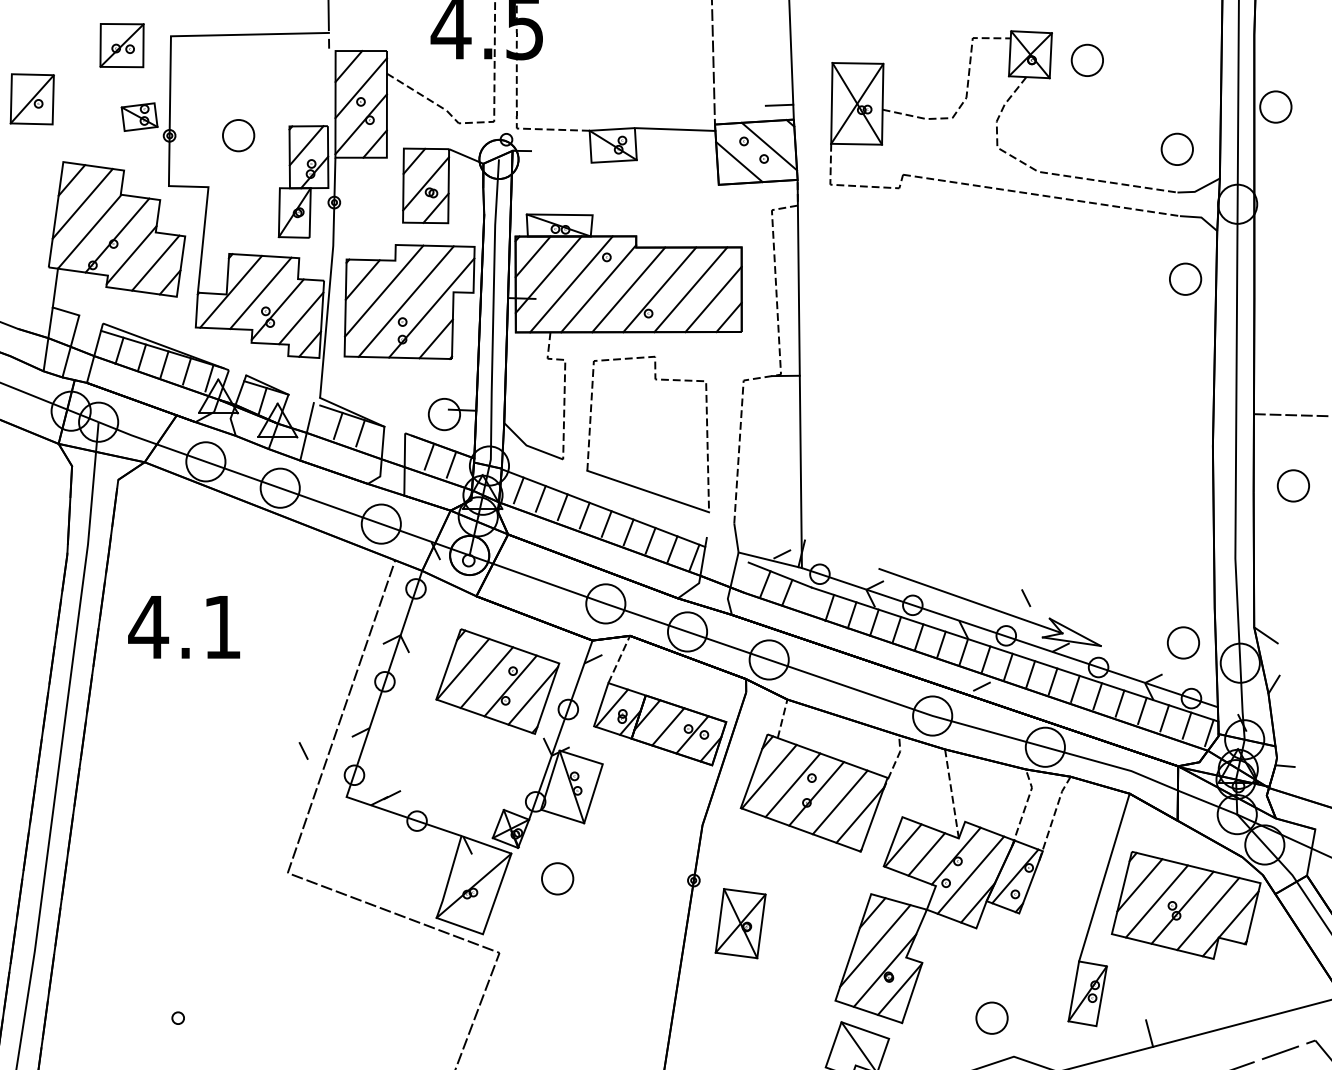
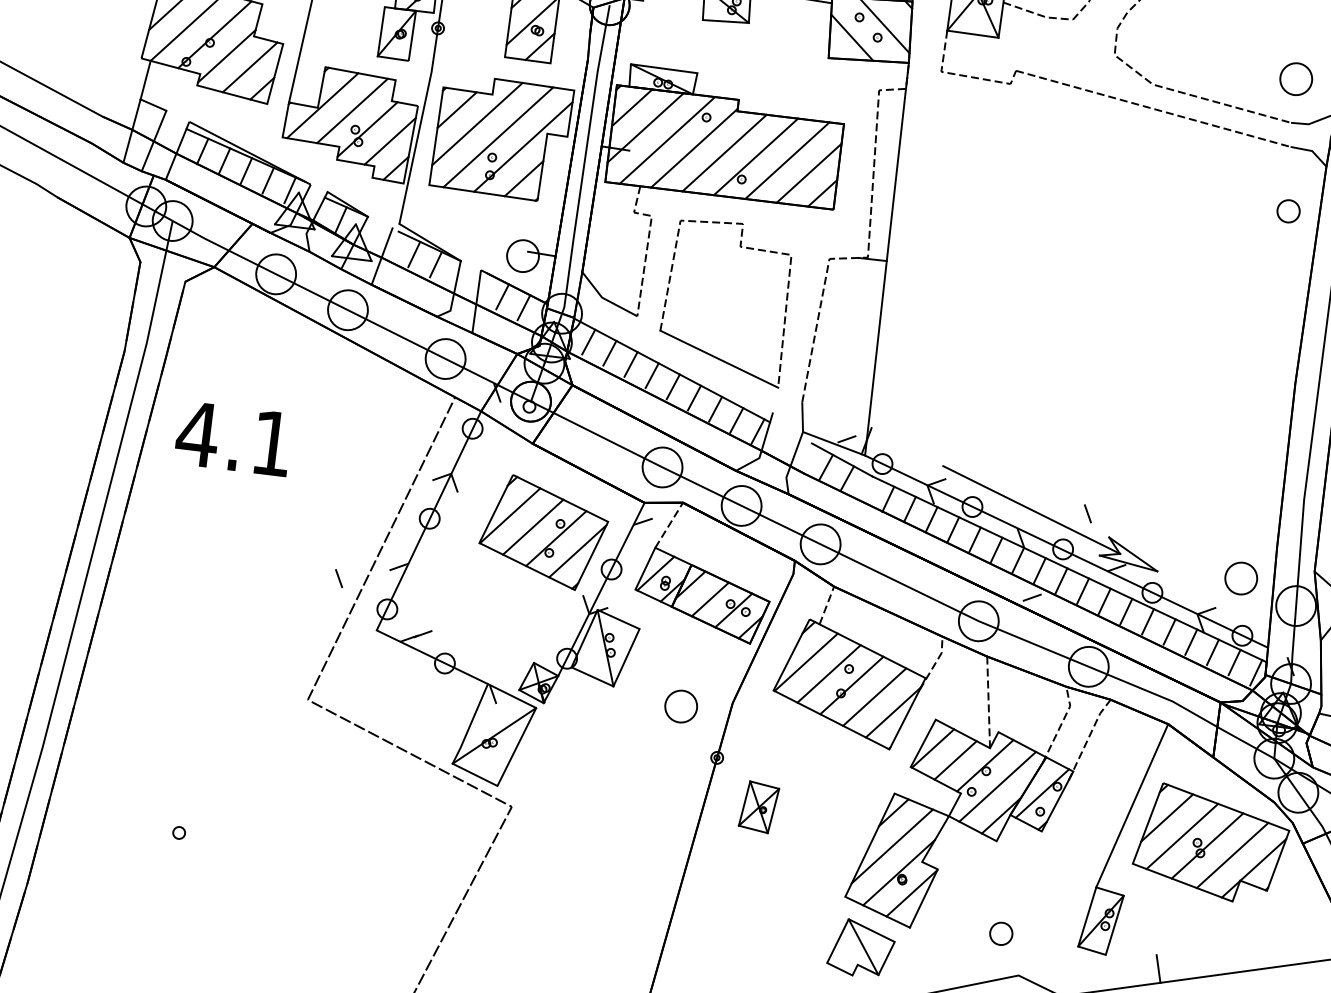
part: (1185, 278) -> (1288, 210), size x0.7
part: (557, 878) -> (681, 706), moved
part: (740, 923) -> (758, 807), size x0.7
part: (991, 1017) -> (1000, 933), size x0.7

